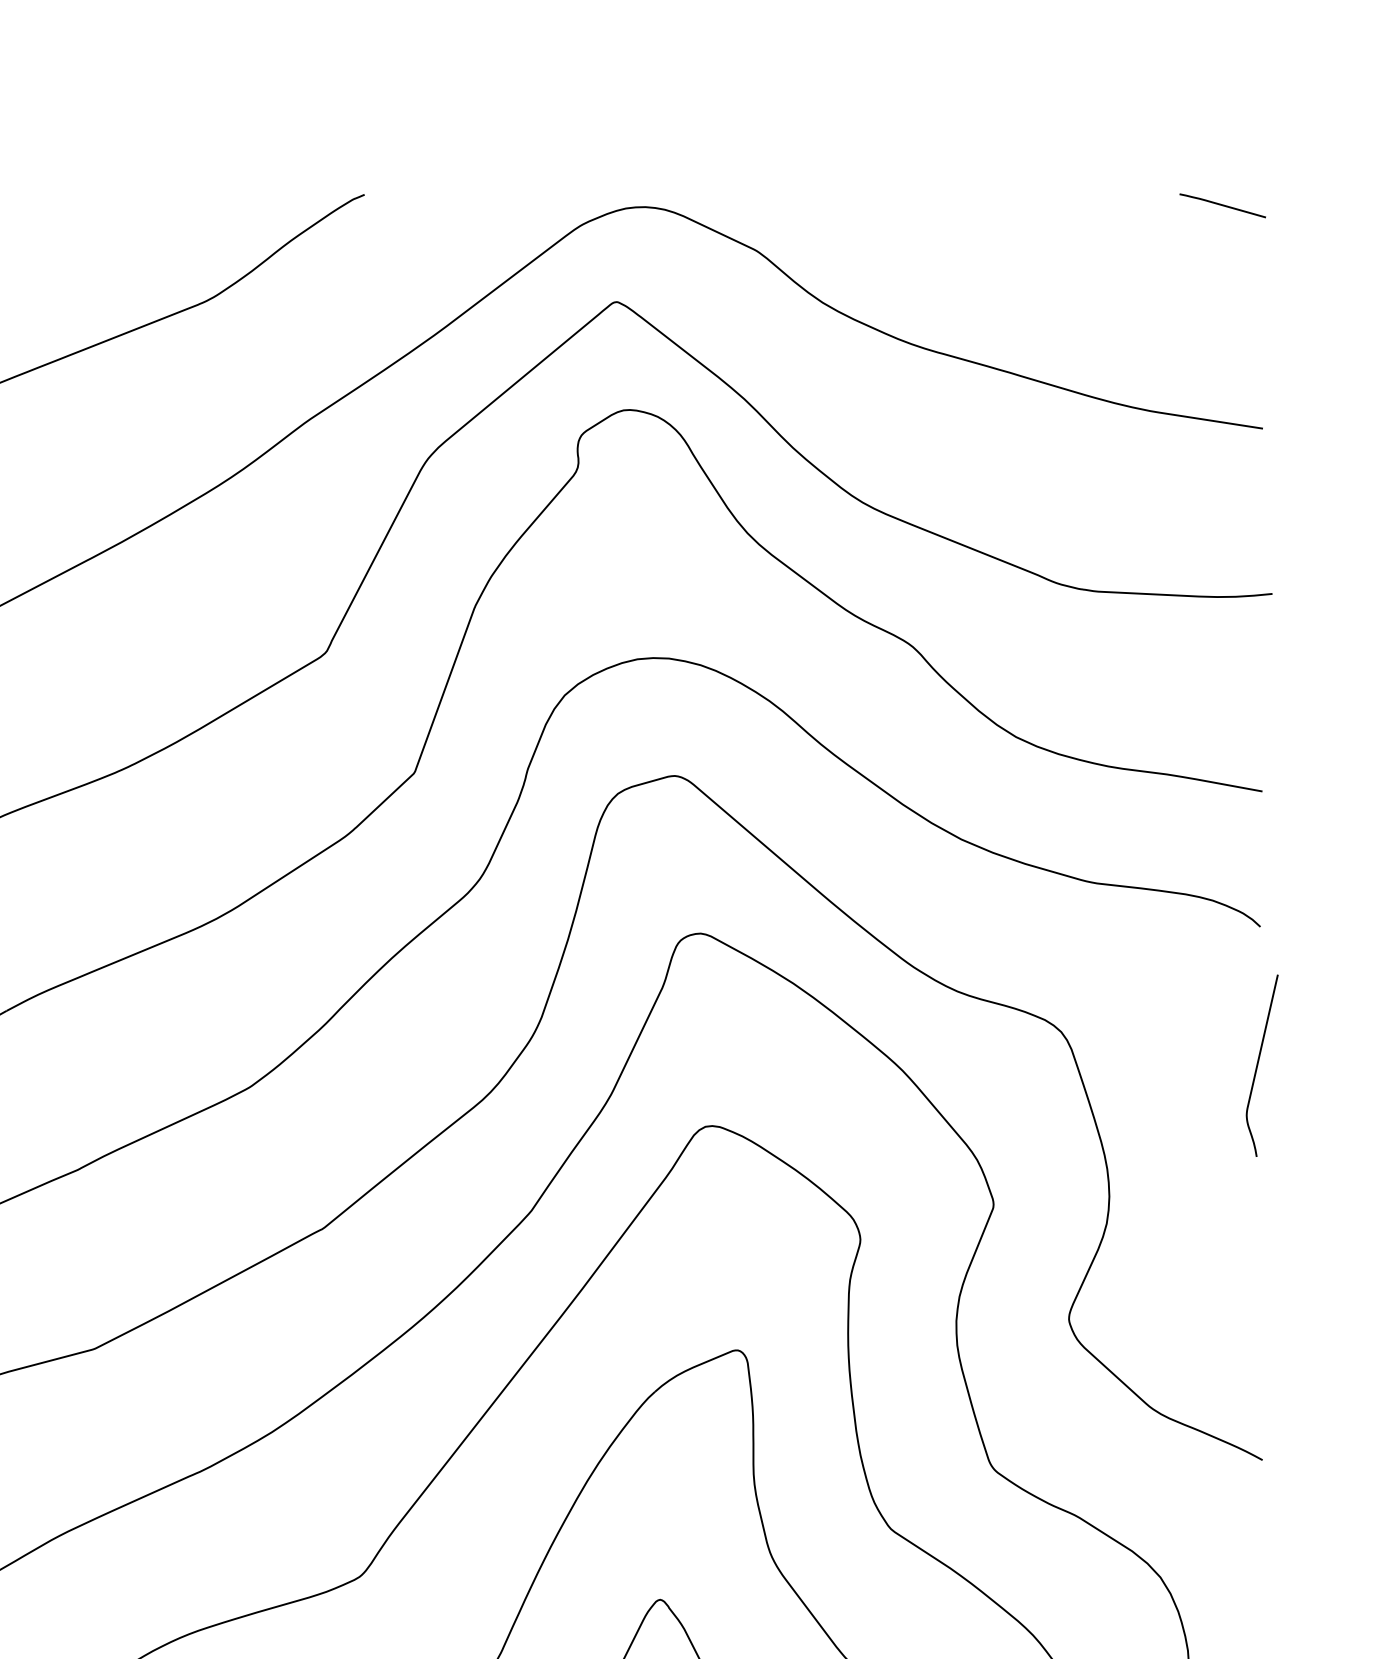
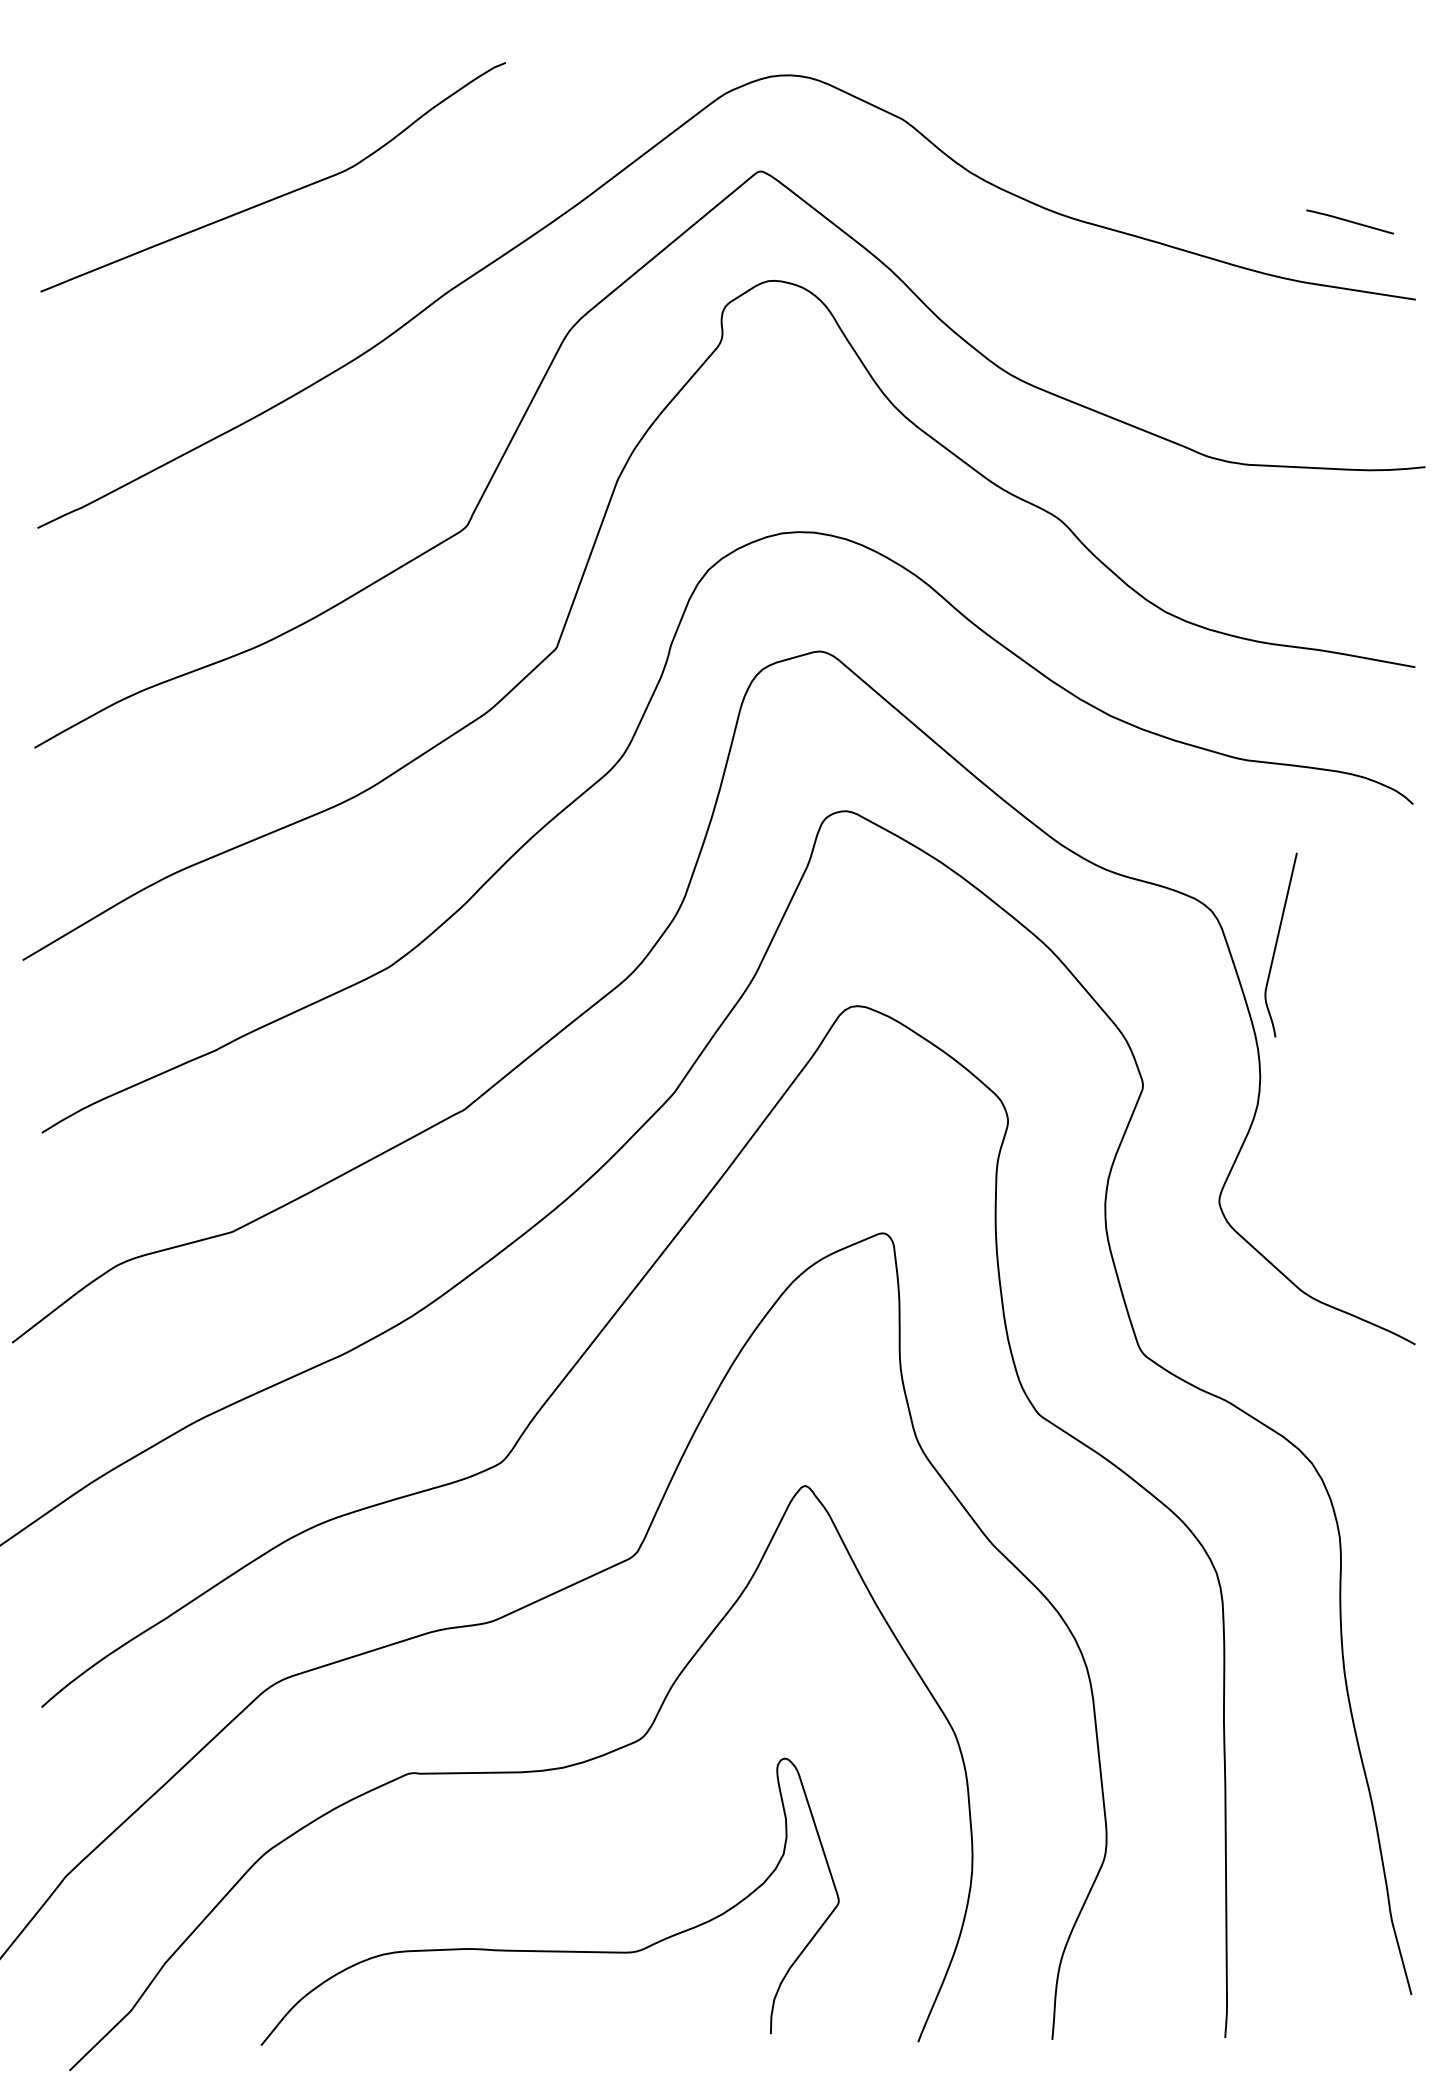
line: (1222, 205) -> (1349, 221), moved
curve: (1258, 1064) -> (1277, 943), moved

